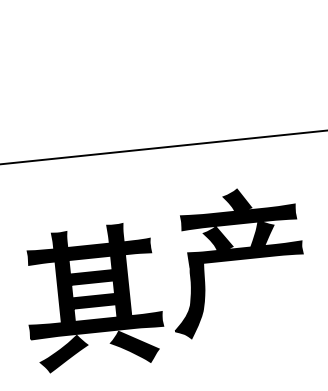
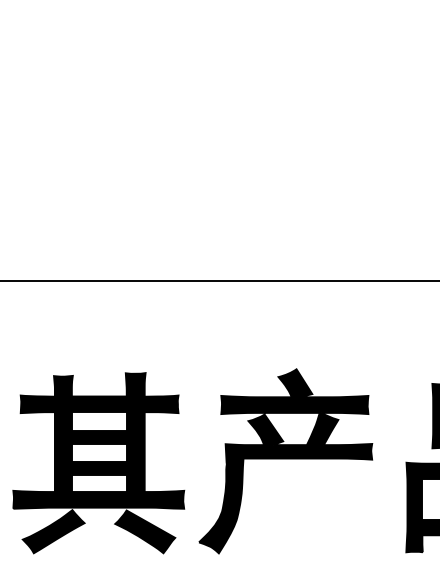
part: (235, 261) -> (285, 461), moved

